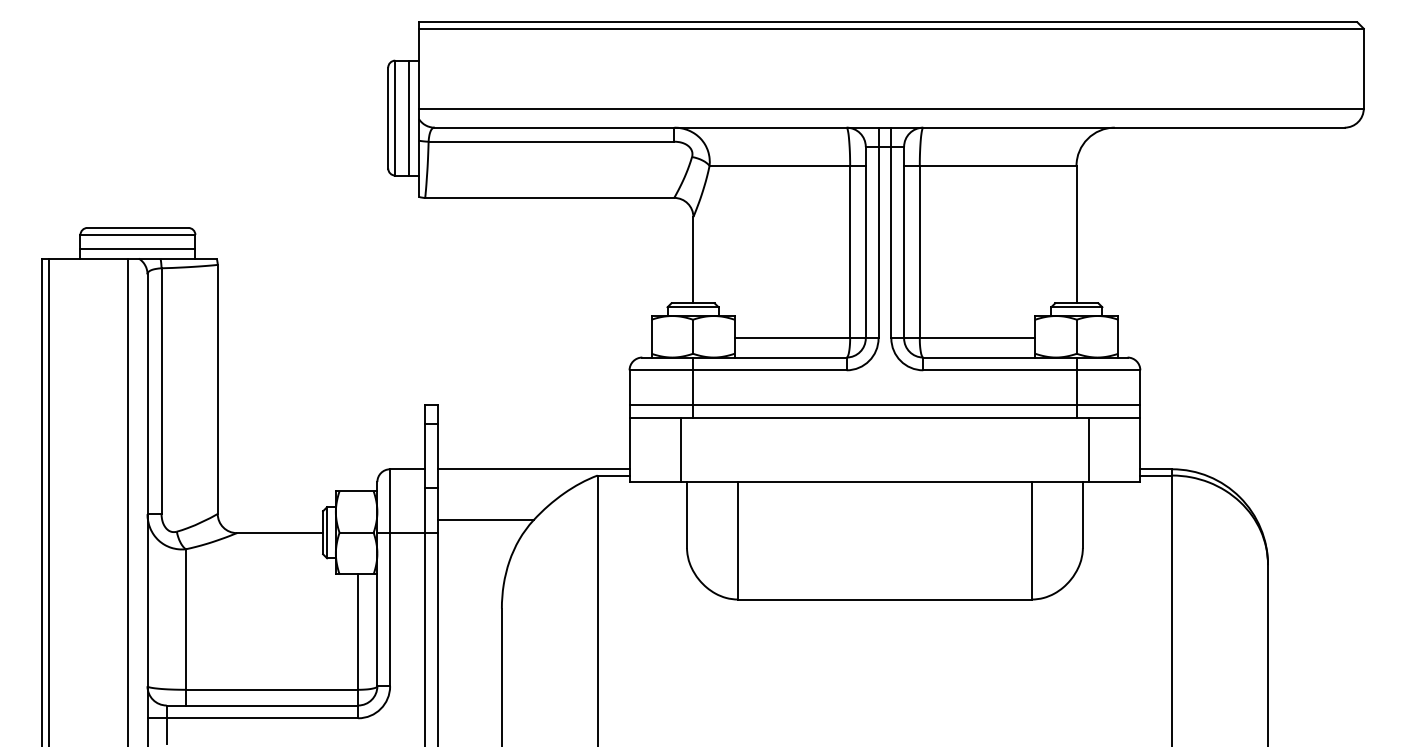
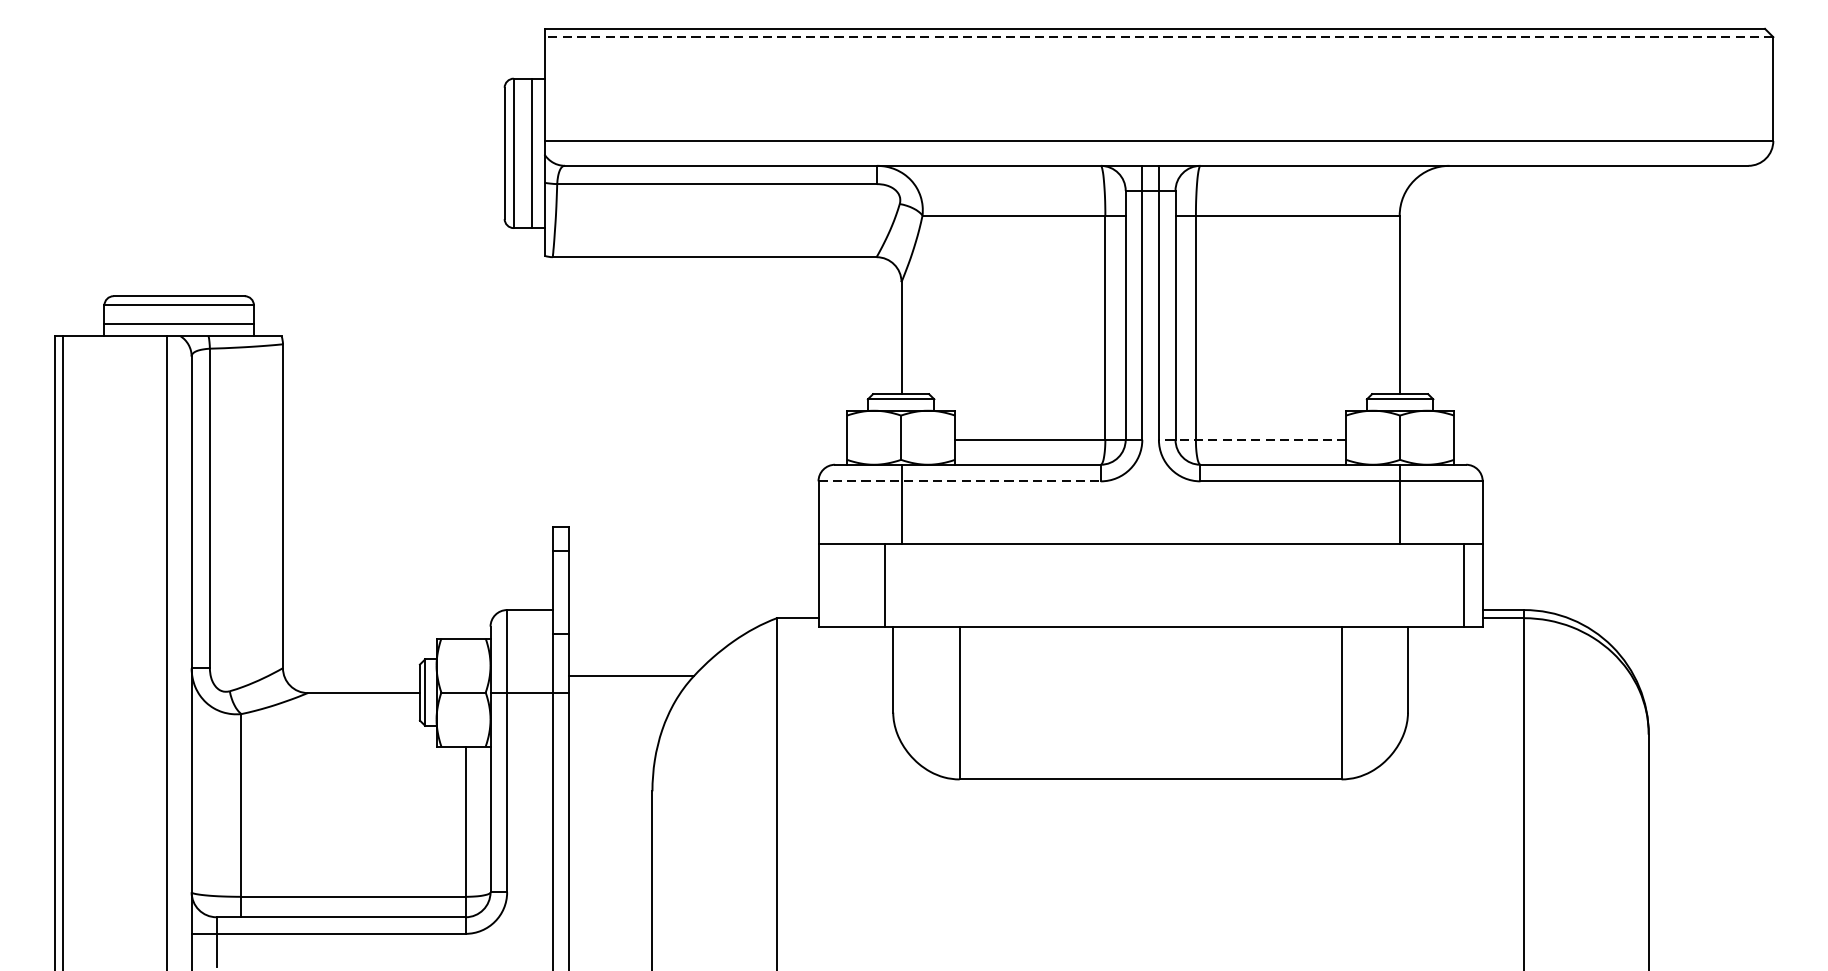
line: (890, 28) -> (1157, 36), solid -> dashed
line: (963, 338) -> (1252, 439), solid -> dashed
line: (738, 370) -> (960, 481), solid -> dashed
line: (884, 405) -> (1150, 527), removed
line: (1089, 450) -> (1464, 585), moved
line: (533, 469) -> (693, 610), removed

